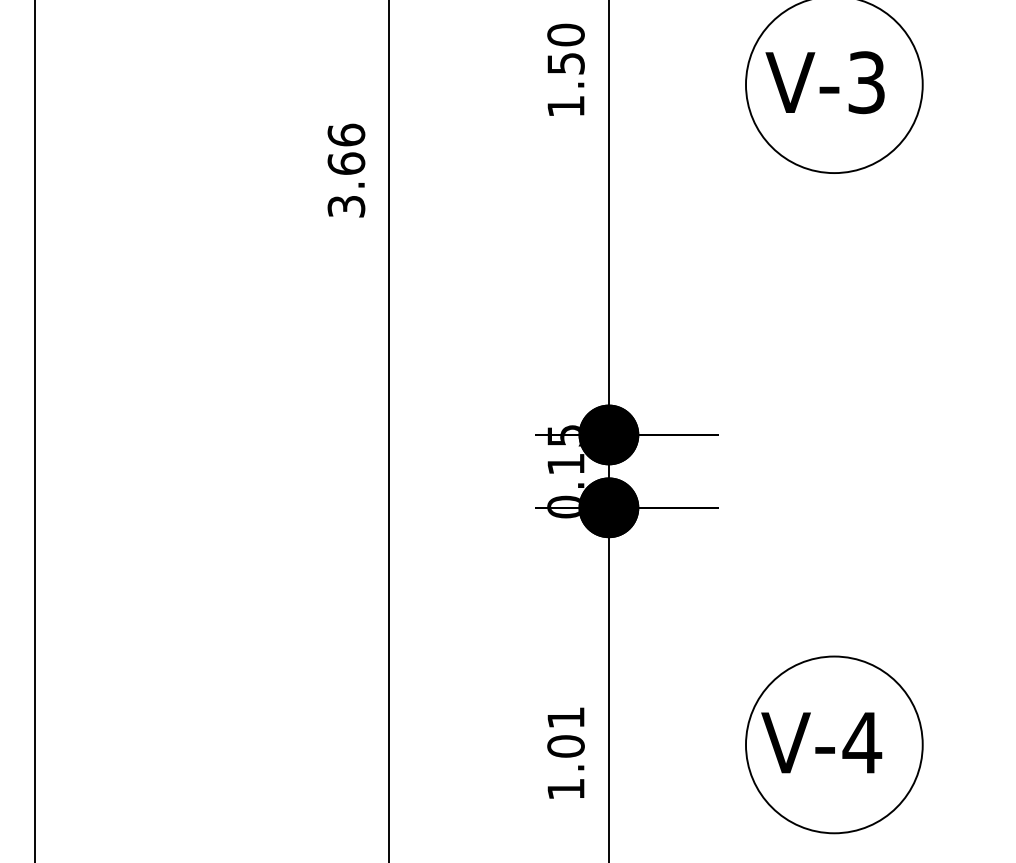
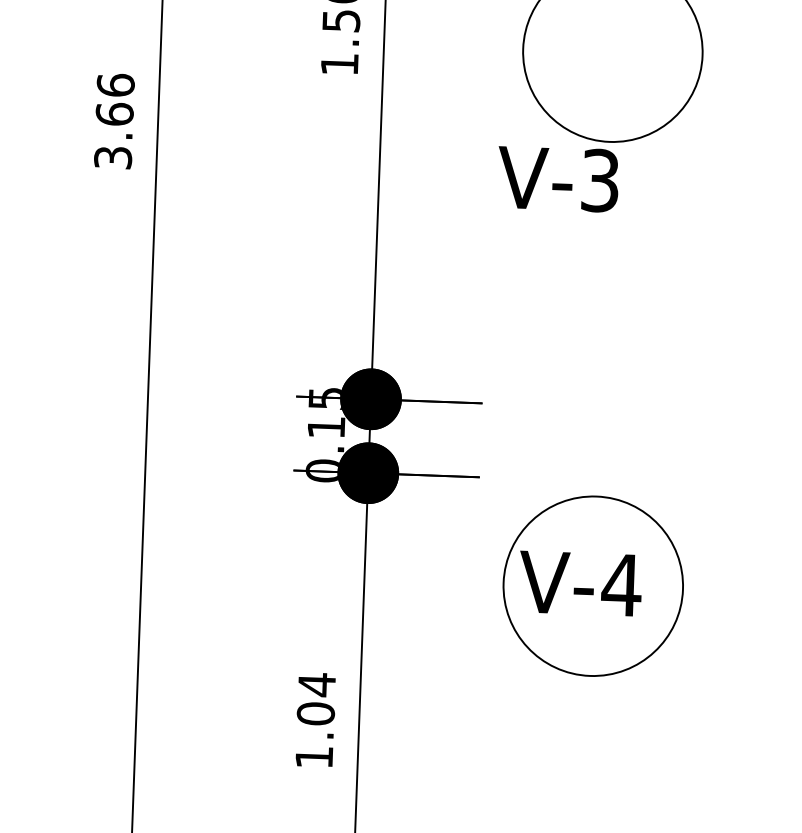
text: (824, 82) -> (557, 179), moved
text: (565, 717) -> (316, 684), 1.01 -> 1.04
part: (834, 744) -> (593, 585), moved

